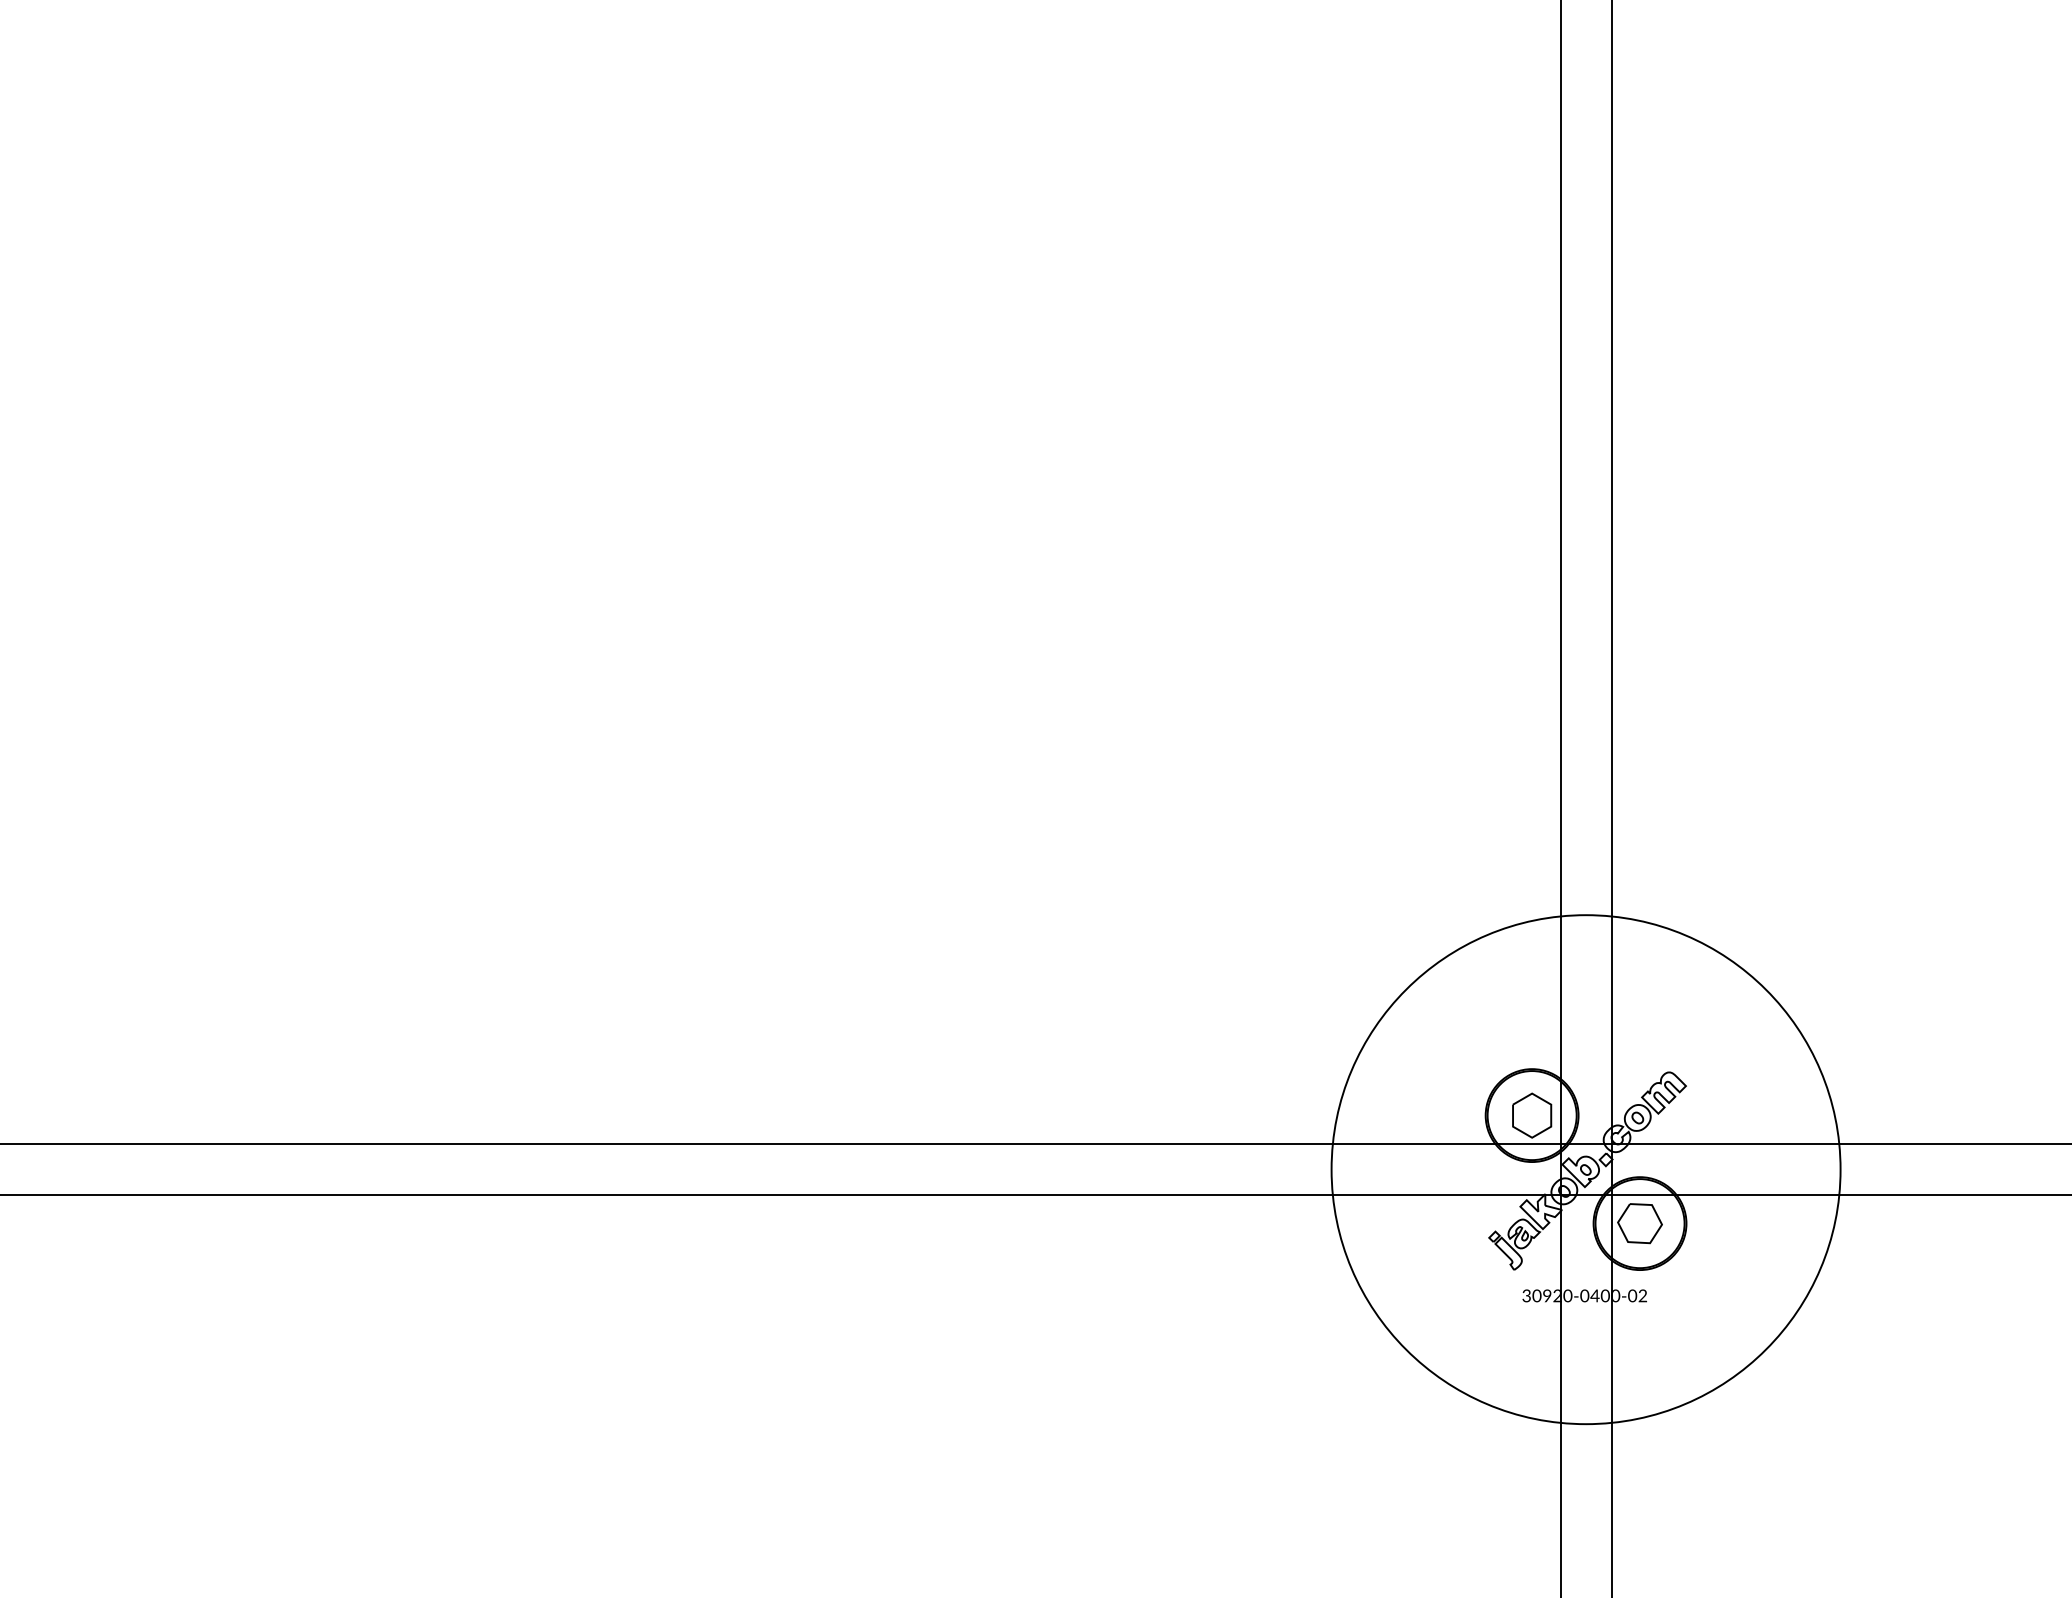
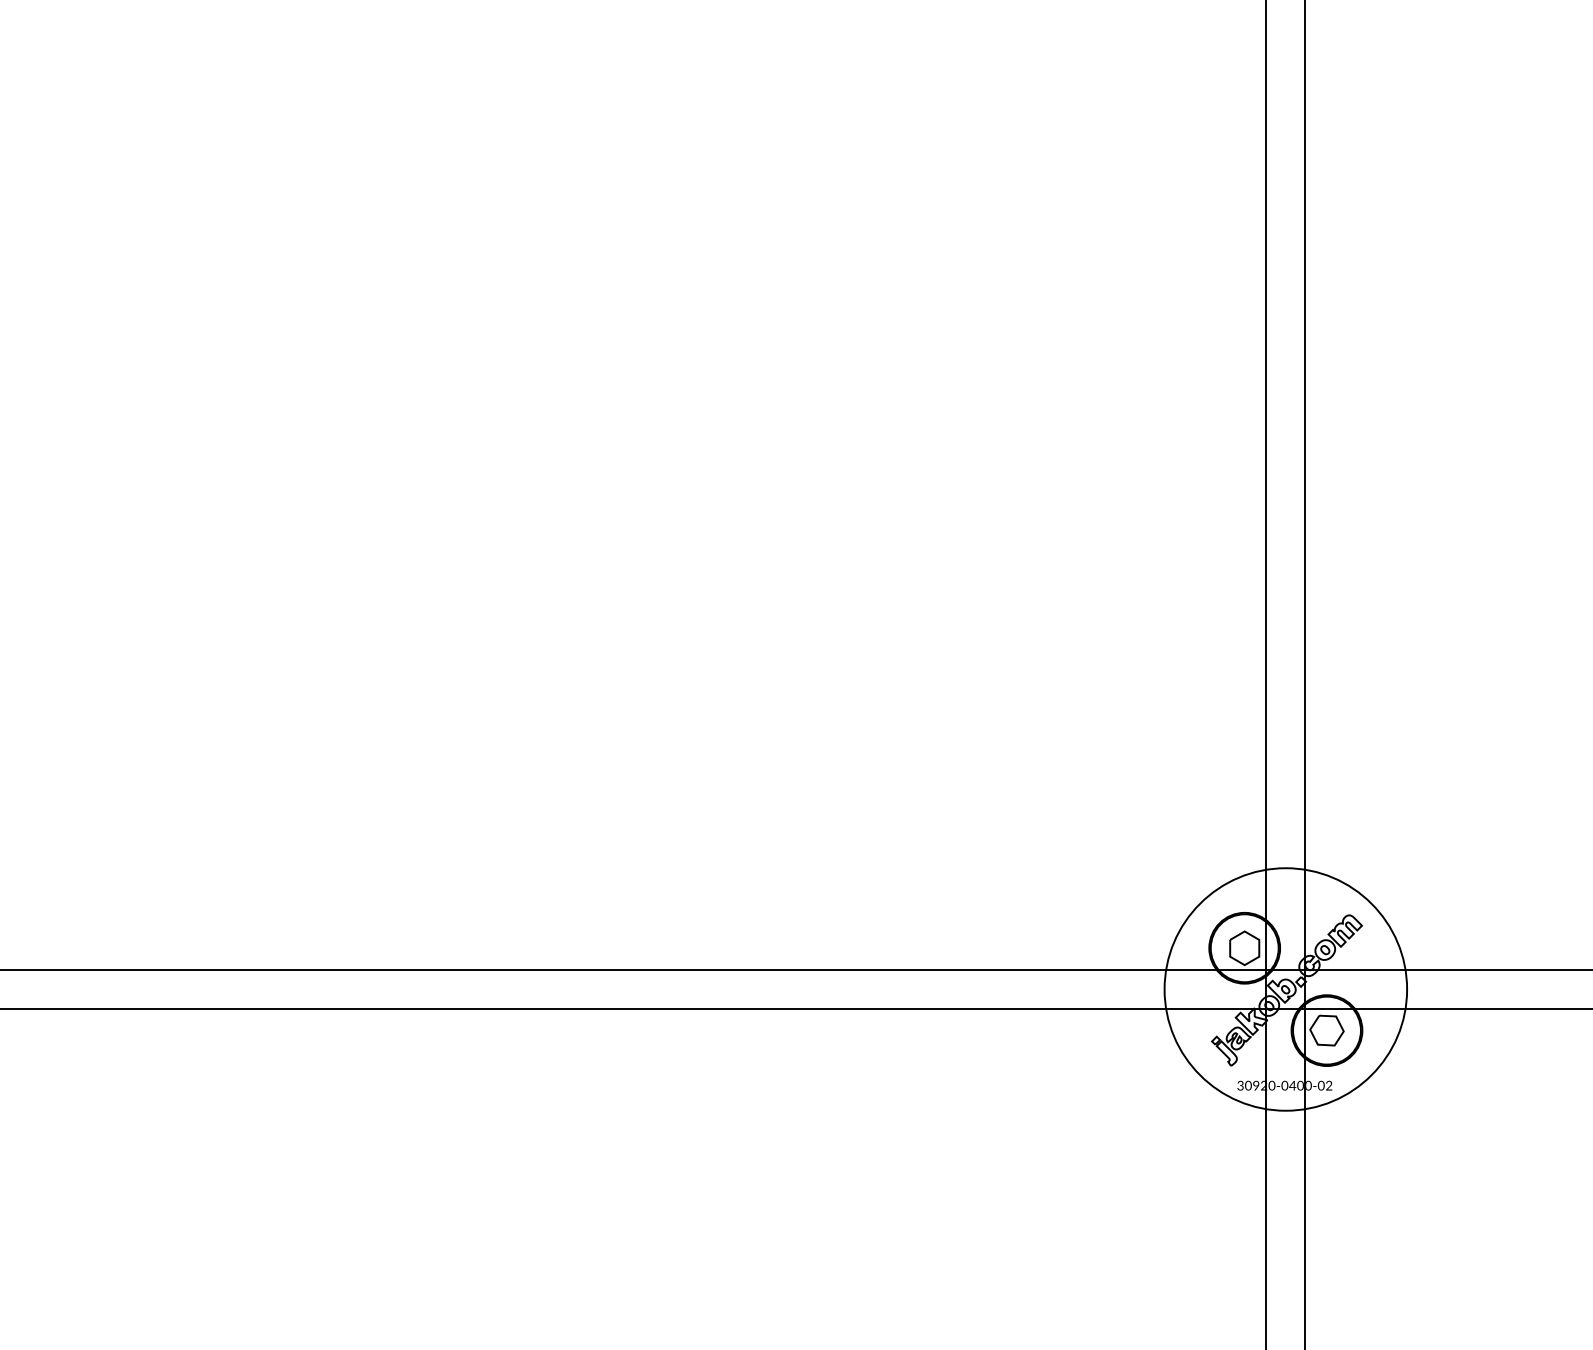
circle: (1585, 1169) -> (1285, 989), size x0.62

